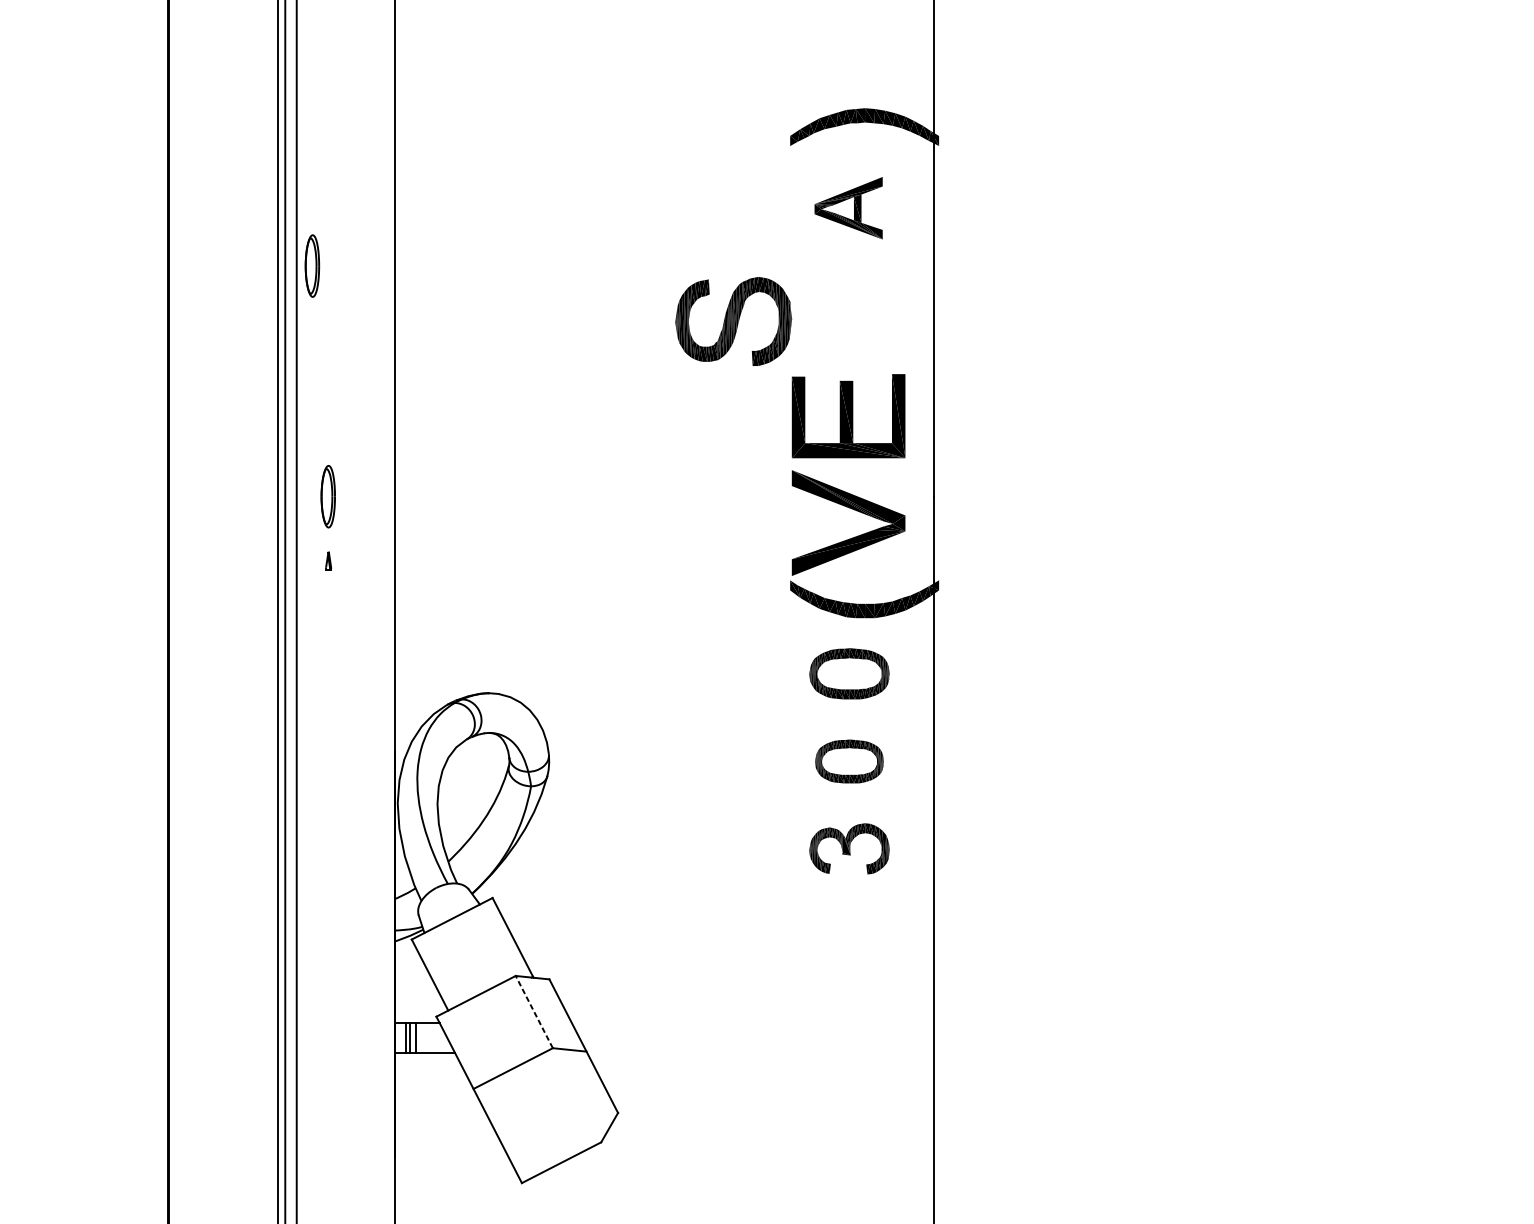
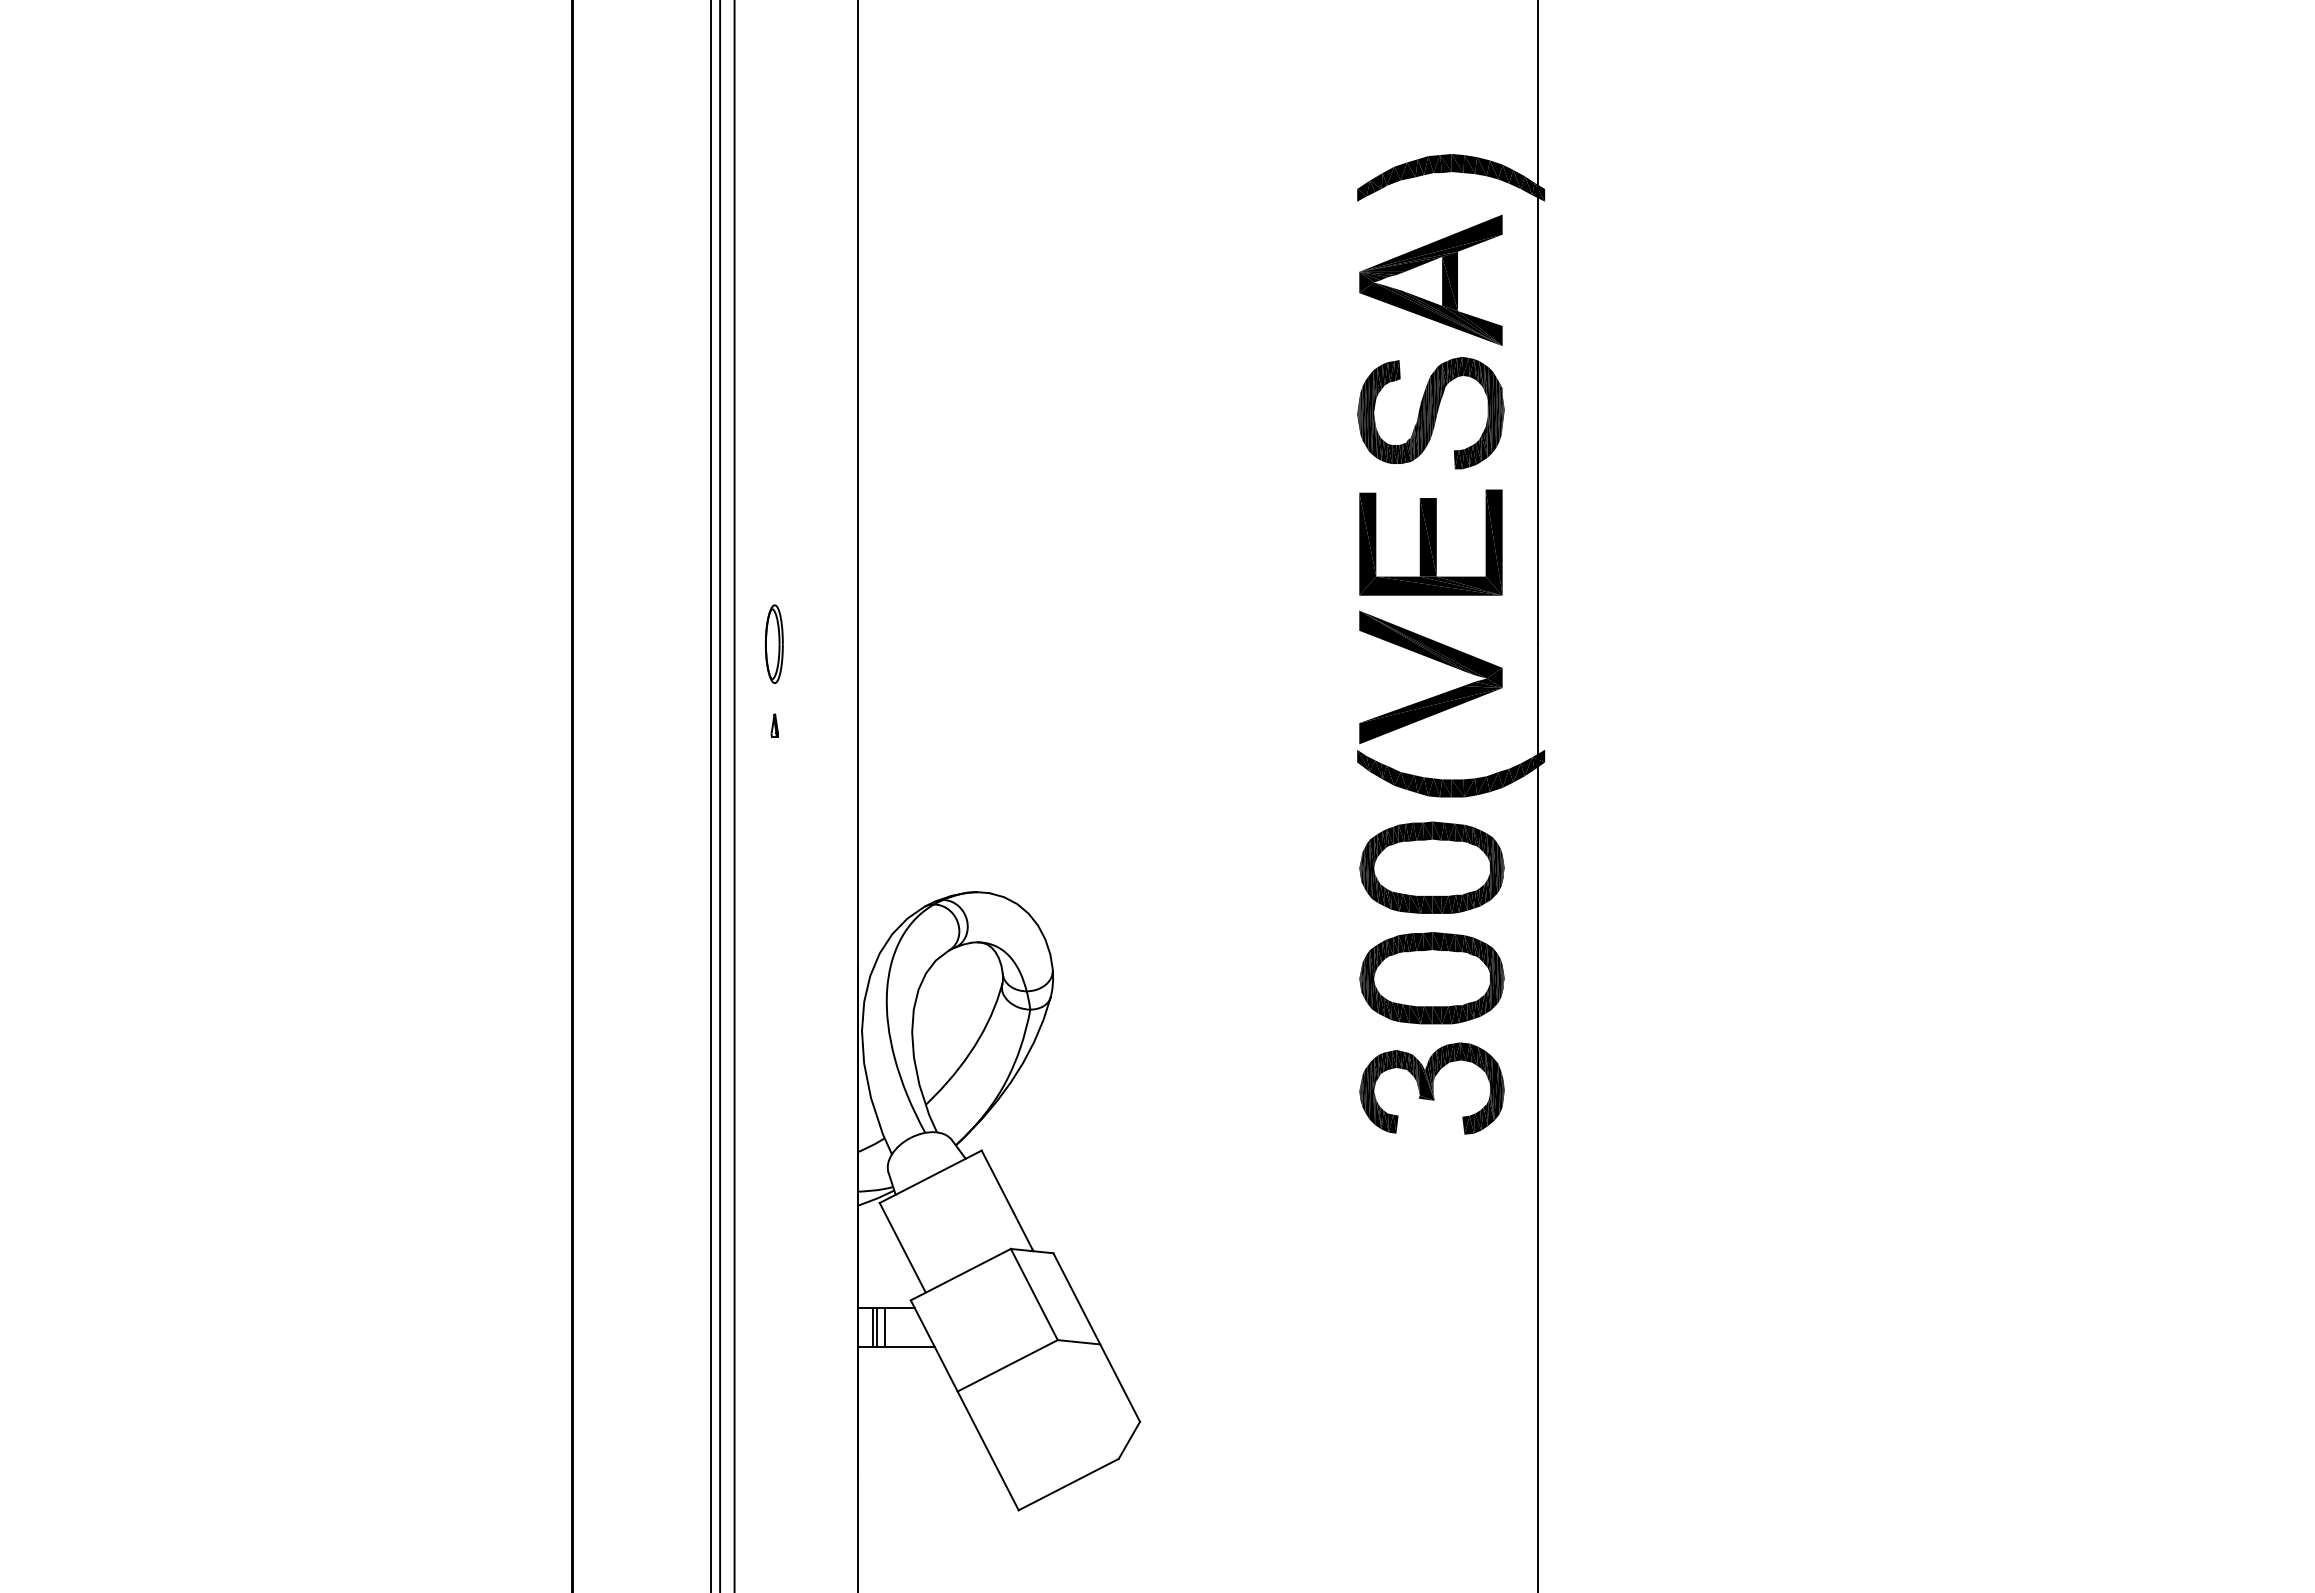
part: (848, 207) -> (1430, 279), size x1.67
part: (312, 265) -> (754, 352), removed
part: (733, 321) -> (1430, 412), moved
part: (849, 673) -> (1431, 867), size x1.43
part: (849, 761) -> (1431, 978), size x1.67
part: (849, 848) -> (1431, 1088), size x1.43
line: (534, 1012) -> (1034, 1294), dashed -> solid

